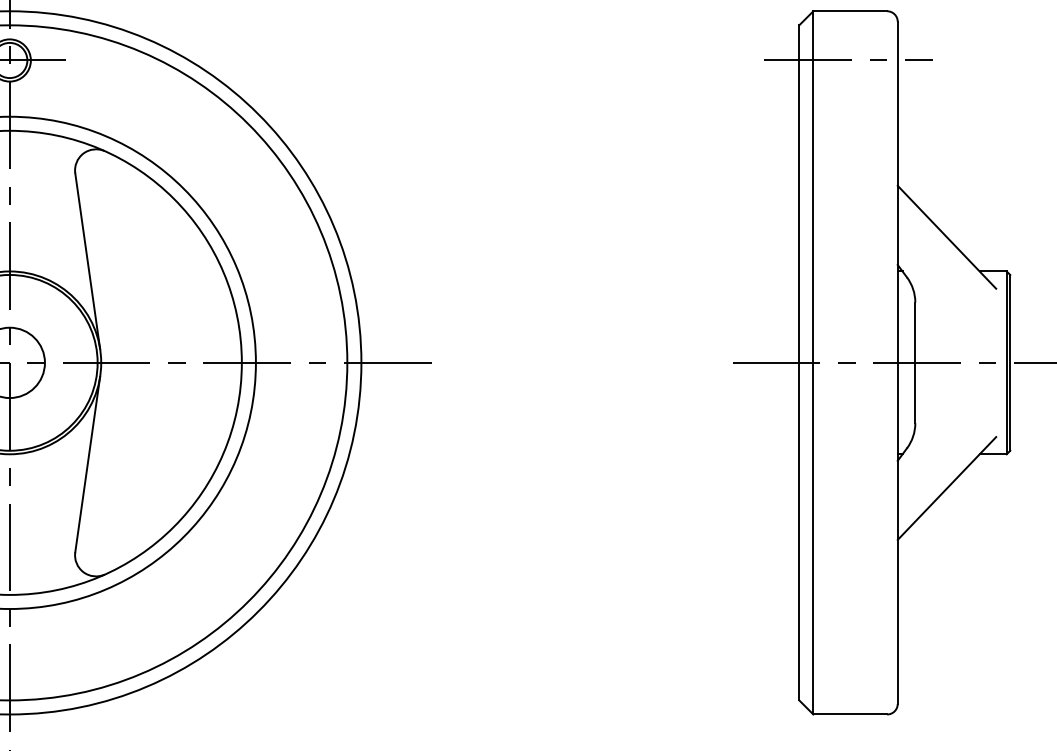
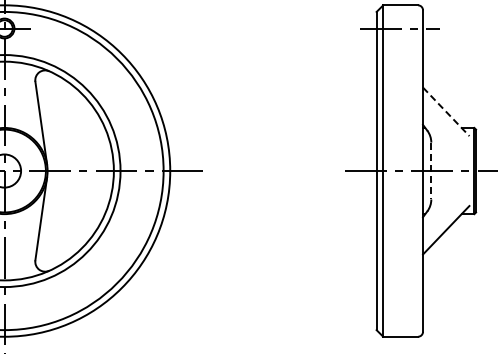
line: (947, 236) -> (446, 111), solid -> dashed
line: (915, 363) -> (431, 171), solid -> dashed

